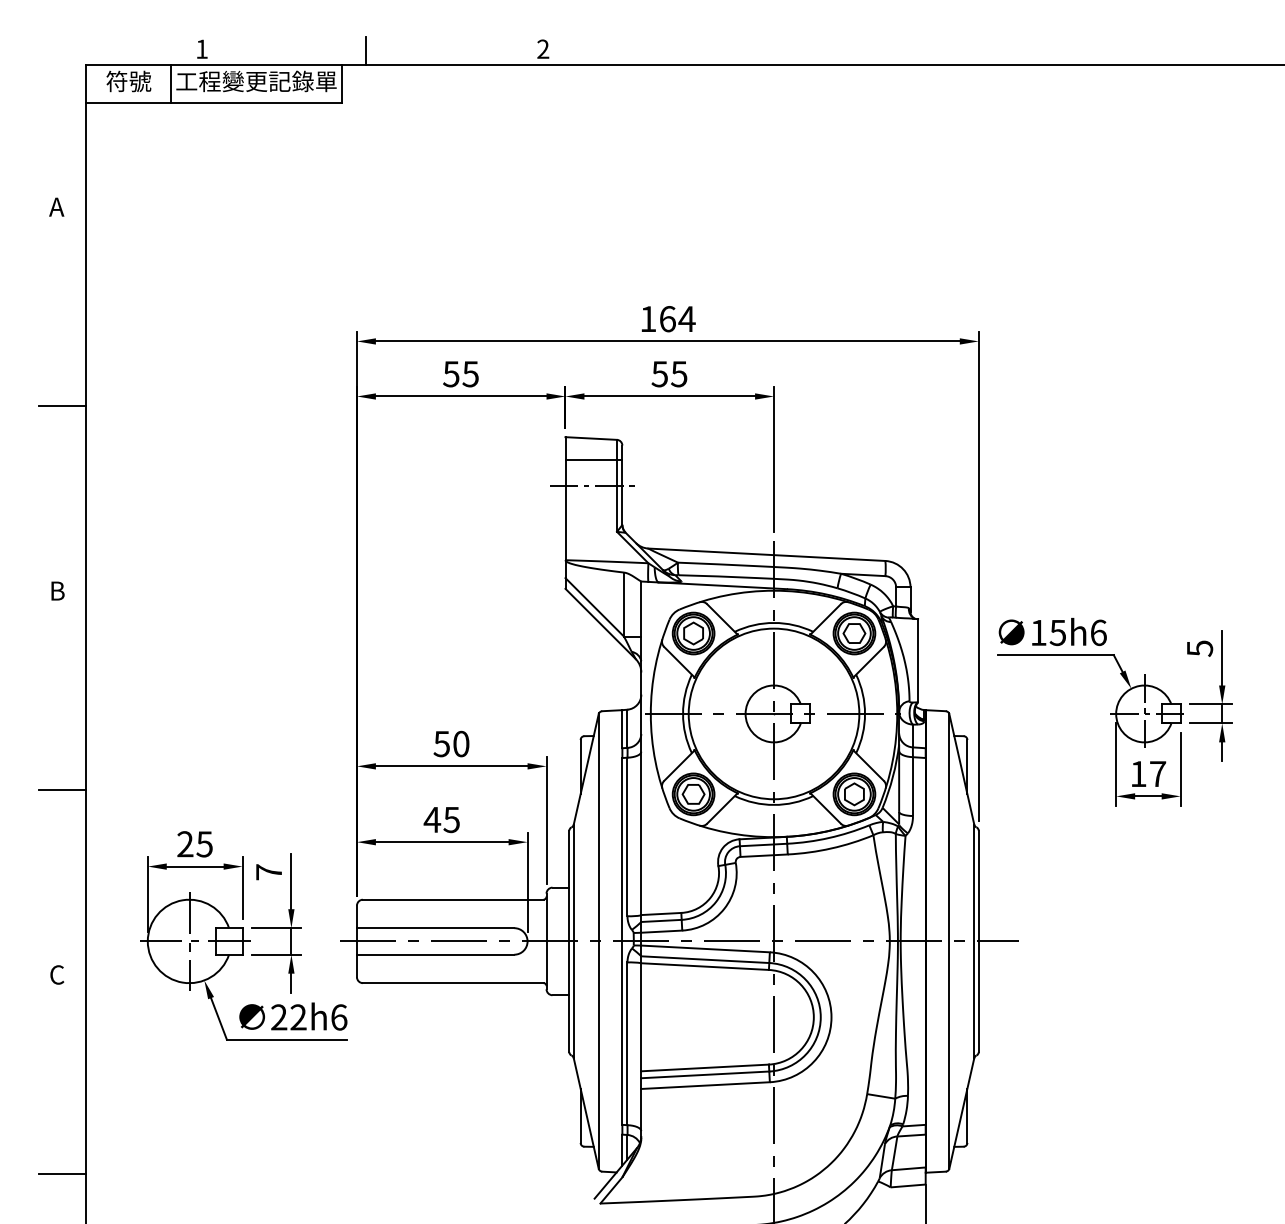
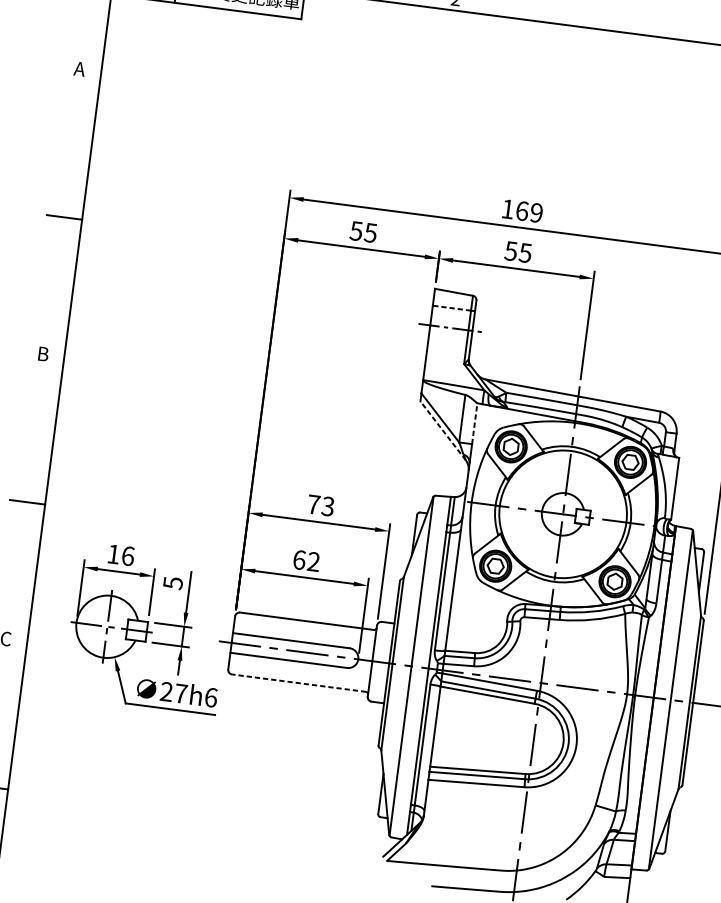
text: (686, 319) -> (536, 213), 164 -> 169
line: (591, 459) -> (452, 307), solid -> dashed
line: (641, 609) -> (474, 424), solid -> dashed
line: (600, 623) -> (443, 430), solid -> dashed
text: (451, 744) -> (320, 505), 50 -> 73
text: (441, 819) -> (306, 560), 45 -> 62
text: (194, 844) -> (120, 555), 25 -> 16
text: (269, 872) -> (173, 583), 7 -> 5
line: (452, 983) -> (298, 683), solid -> dashed
text: (298, 1017) -> (180, 693), 22h6 -> 27h6

